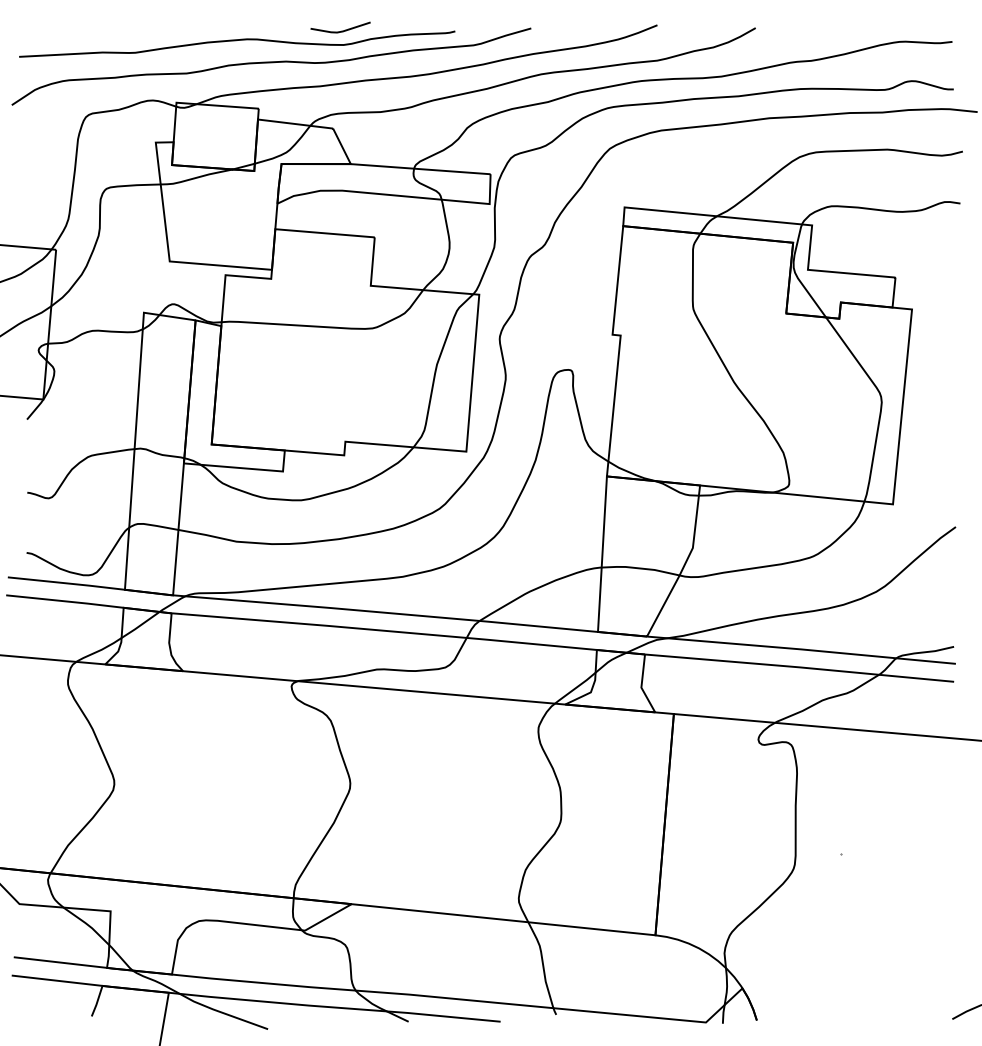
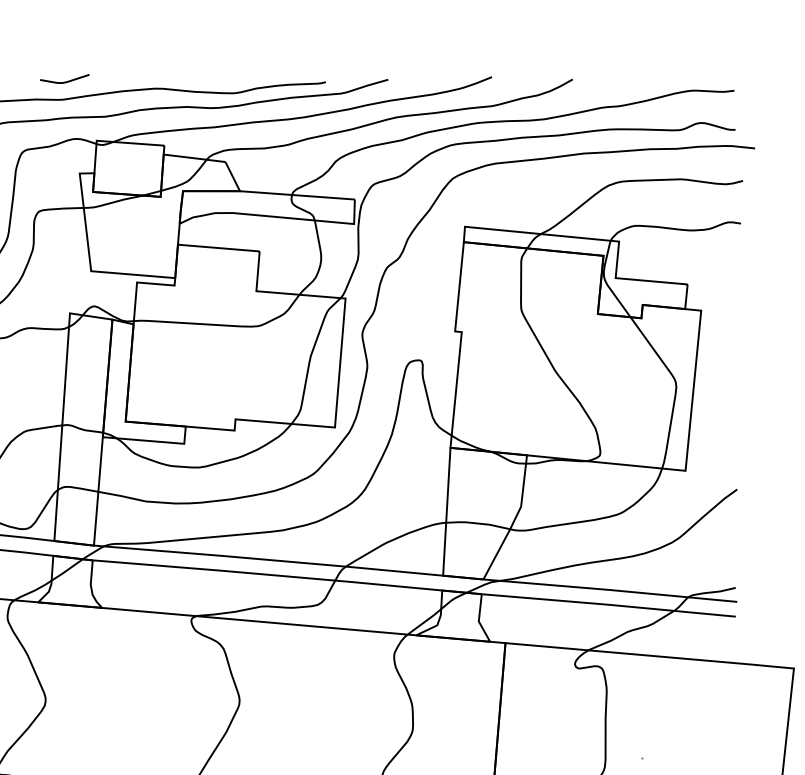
line: (341, 30) -> (65, 81), moved

